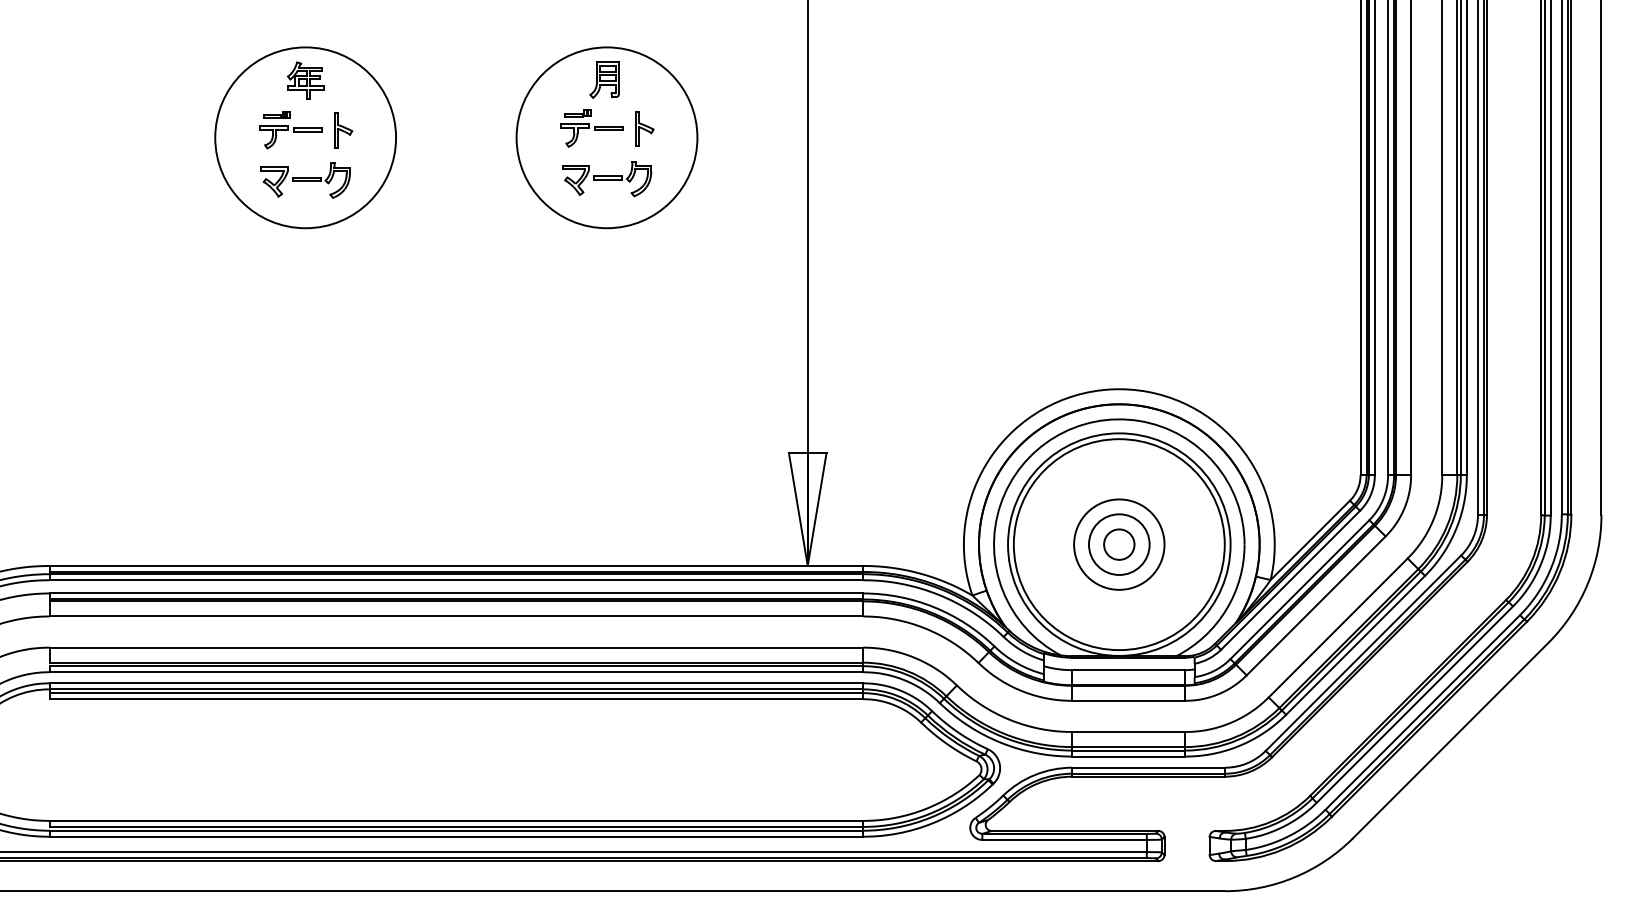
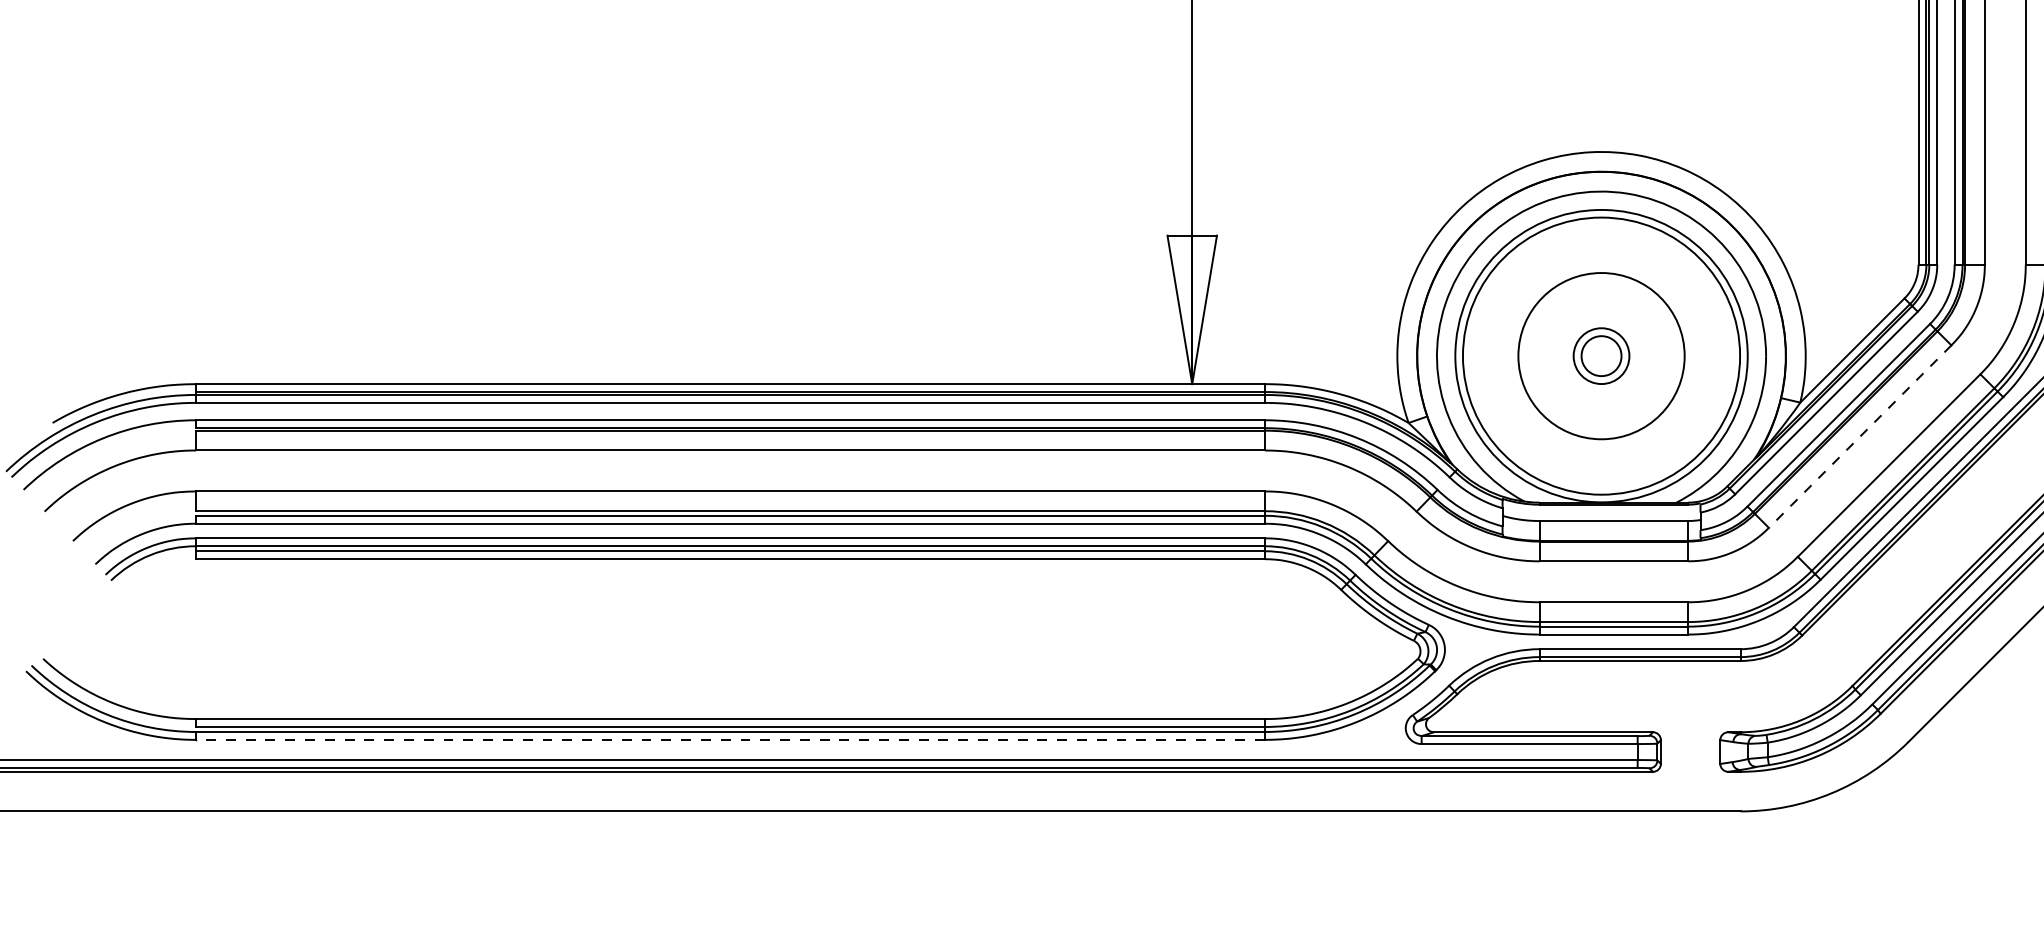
circle: (1118, 544) -> (1600, 355), size x0.7
circle: (1119, 544) -> (1601, 355), size x1.4
line: (1315, 606) -> (1859, 437), solid -> dashed
line: (456, 836) -> (730, 739), solid -> dashed

